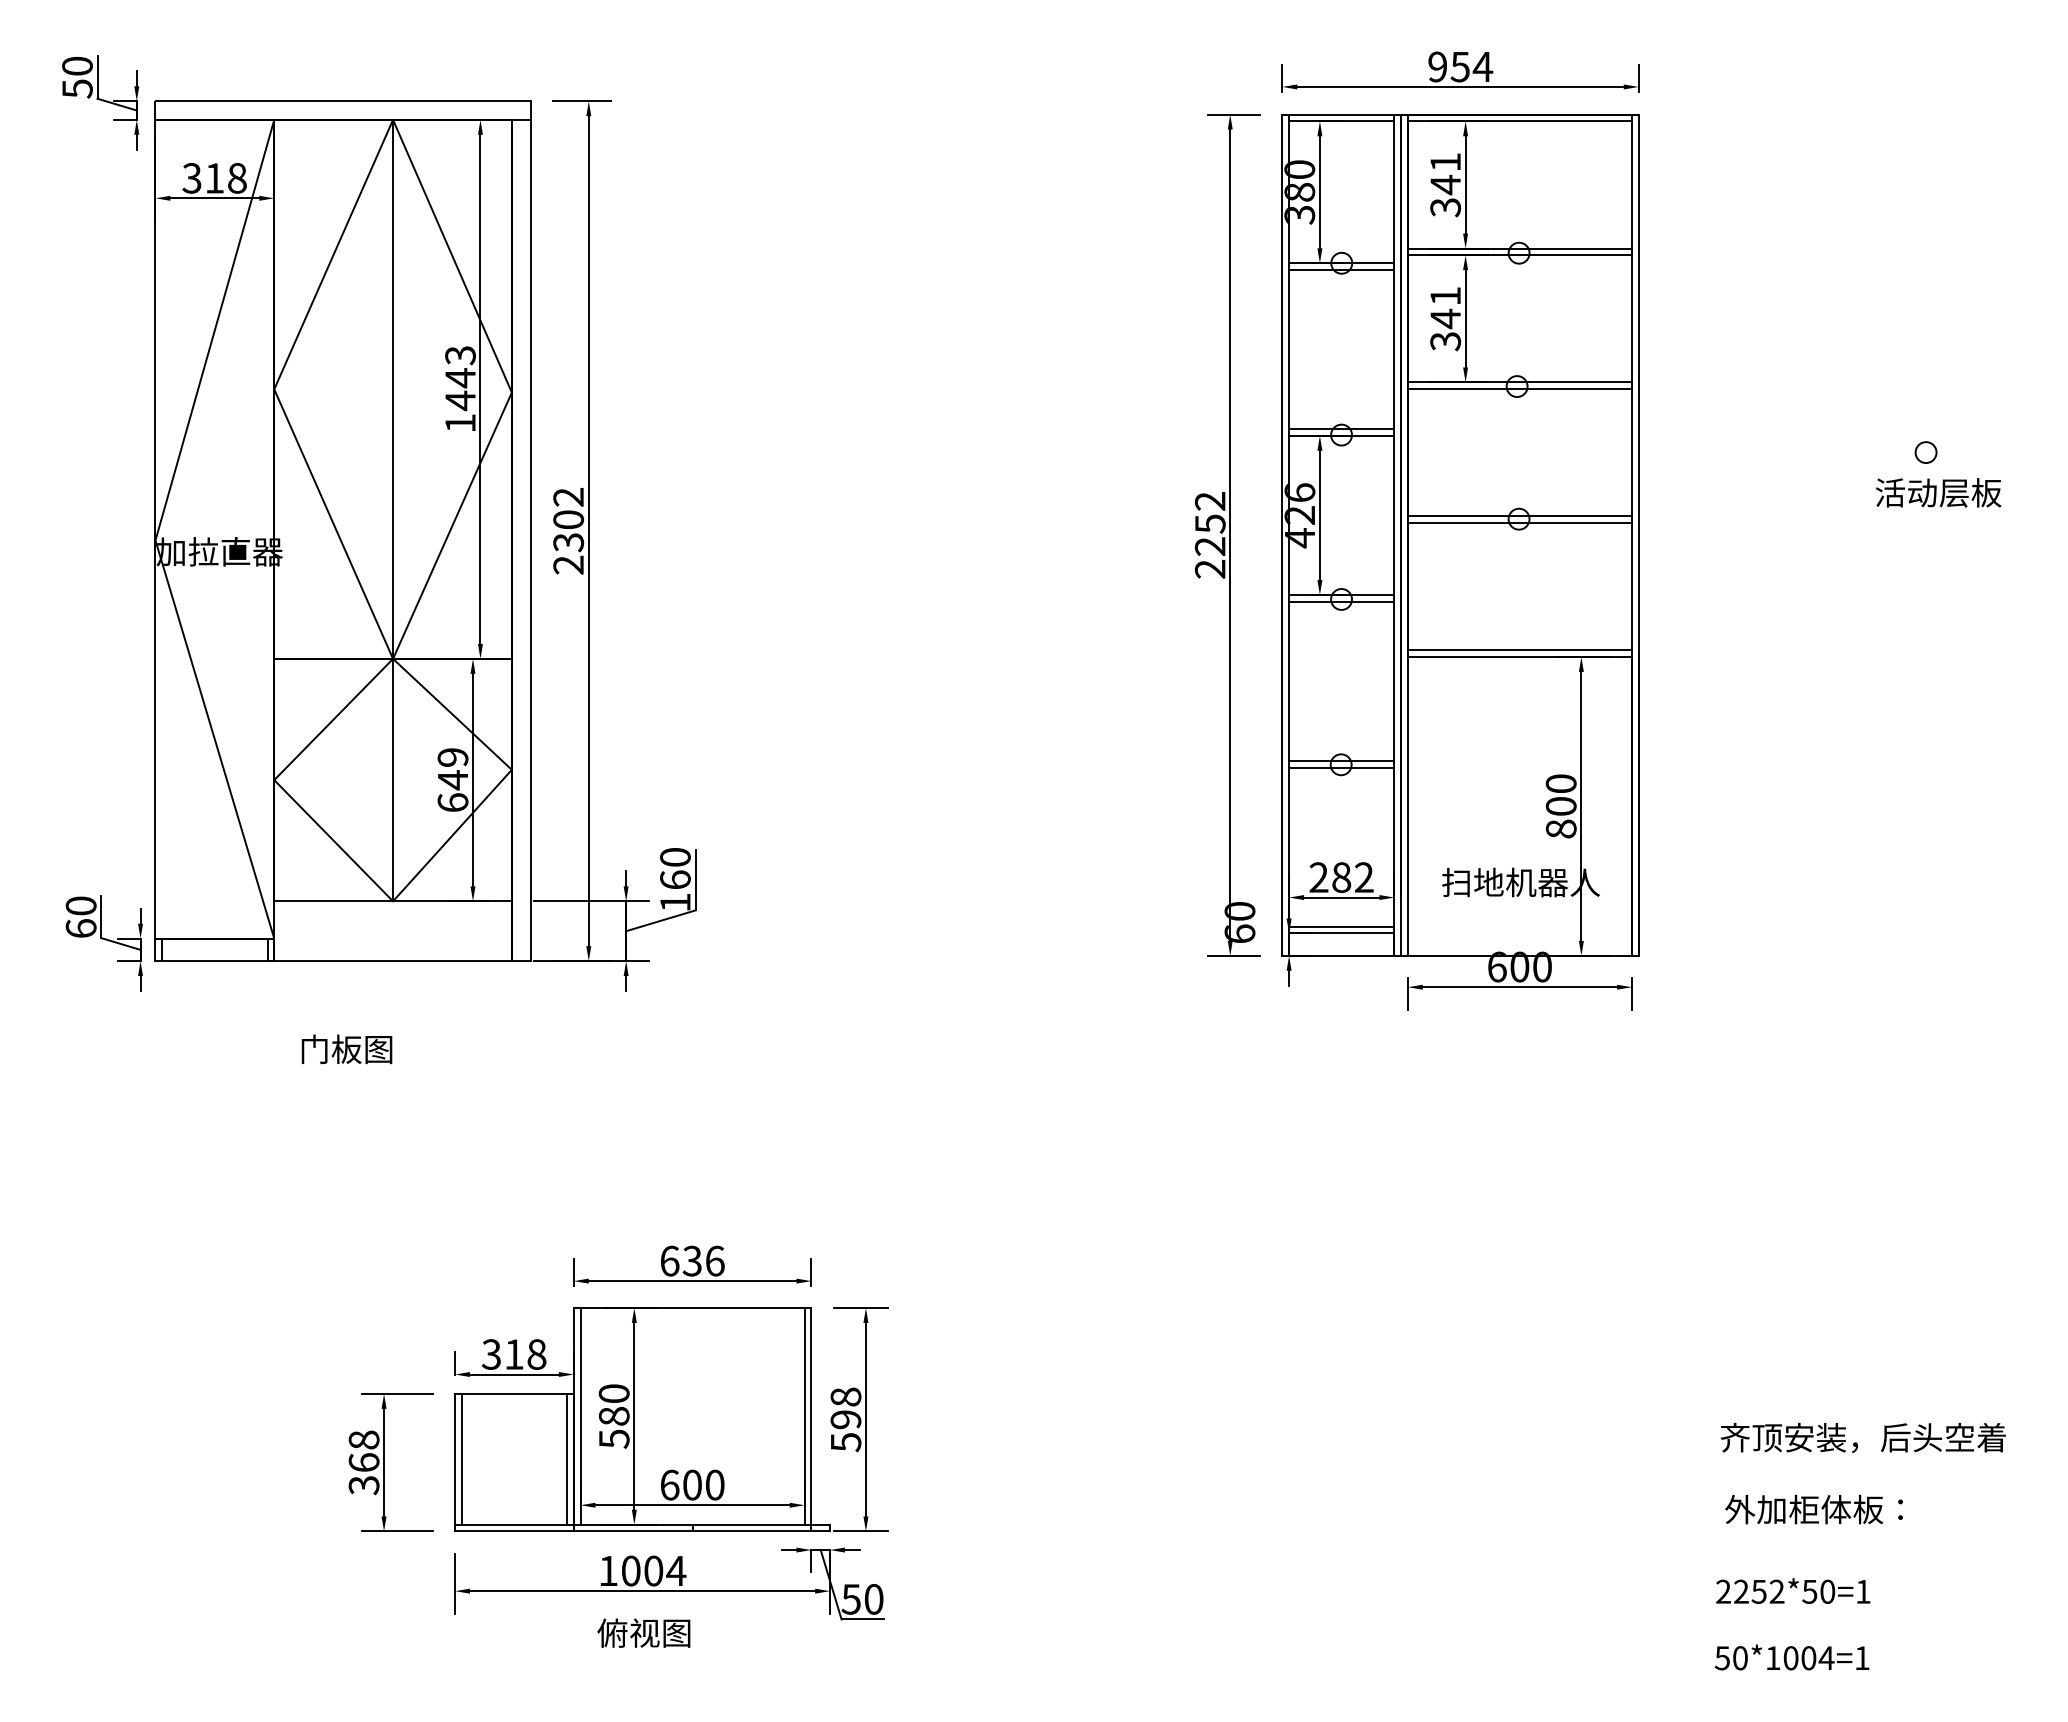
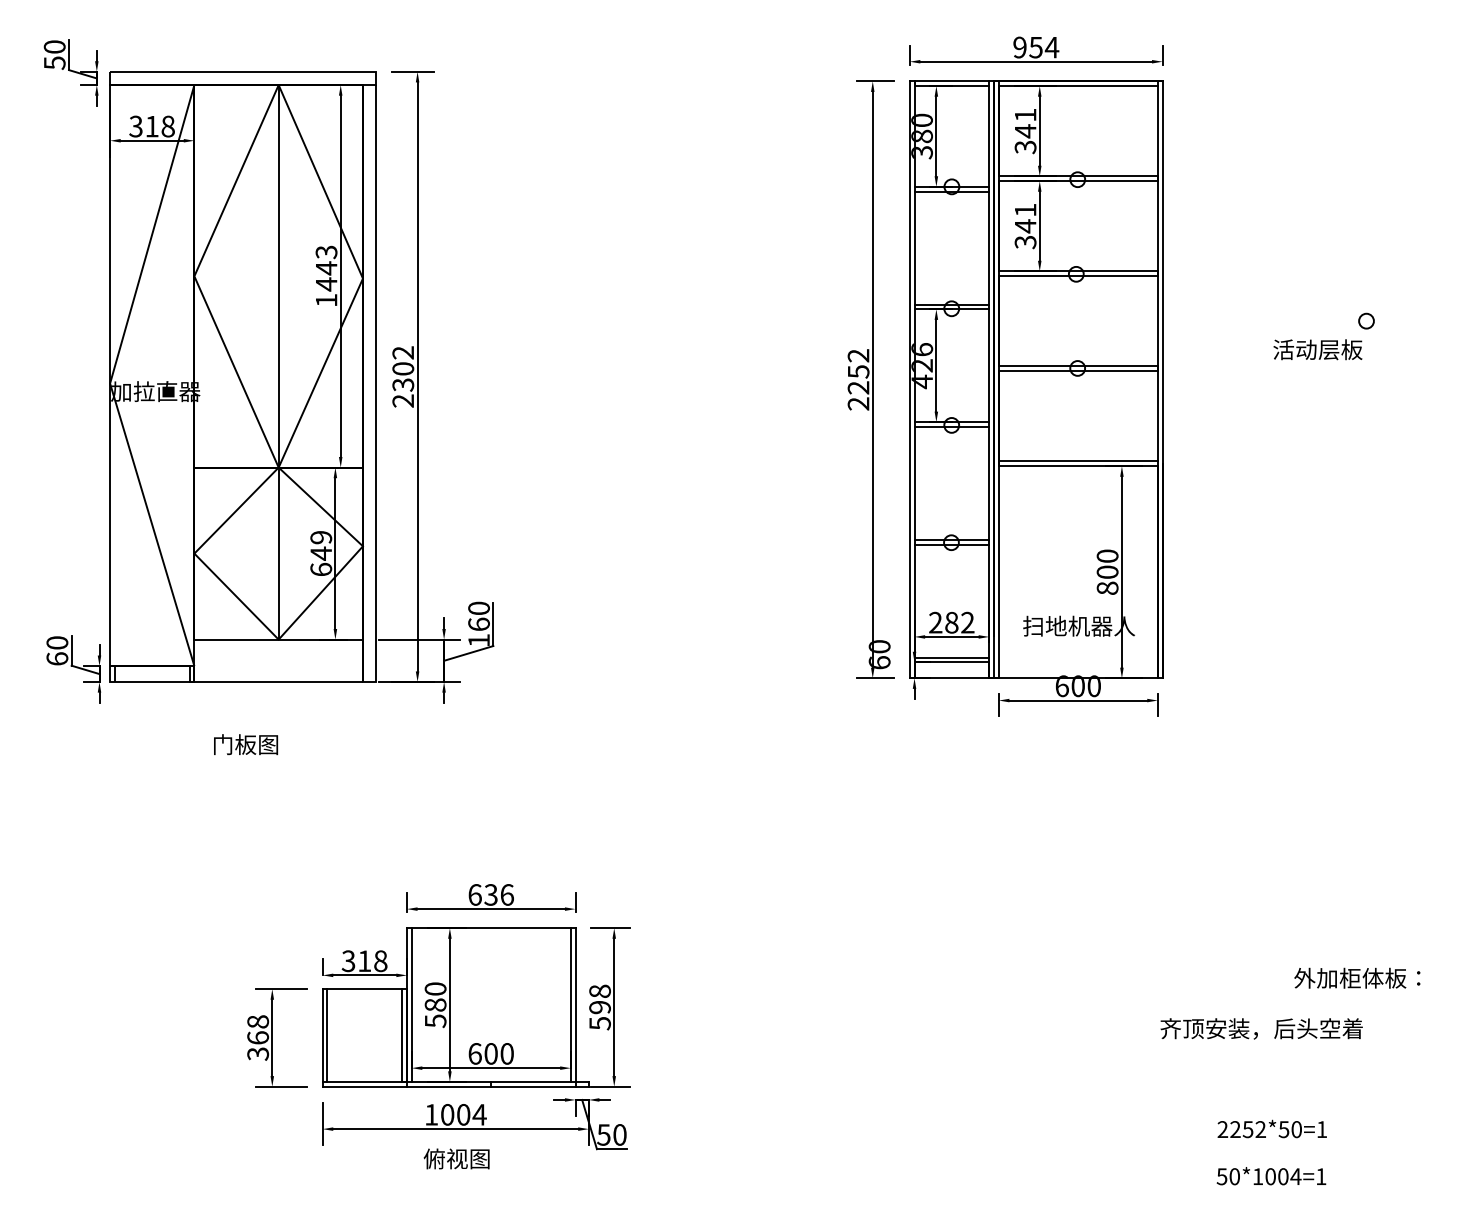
text: (1938, 492) -> (1317, 349), moved
text: (1862, 1437) -> (1261, 1028), moved
text: (1813, 1509) -> (1356, 978), moved

